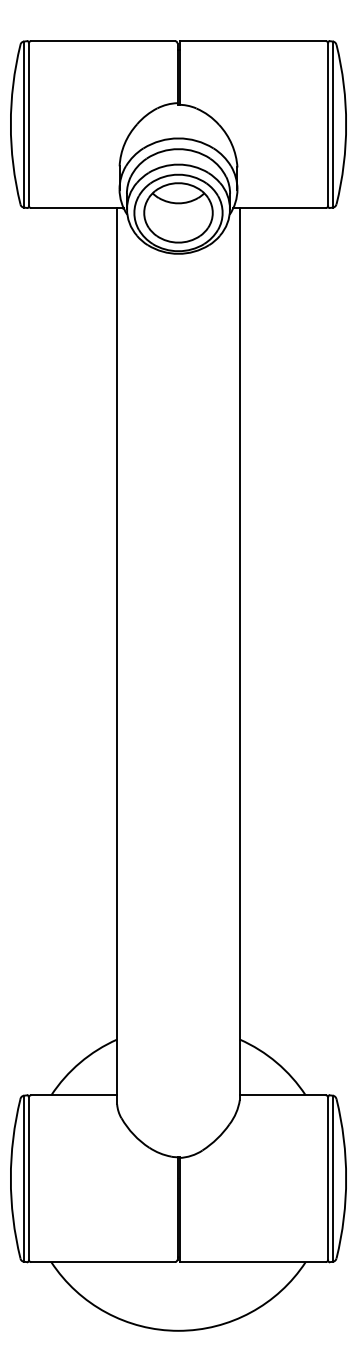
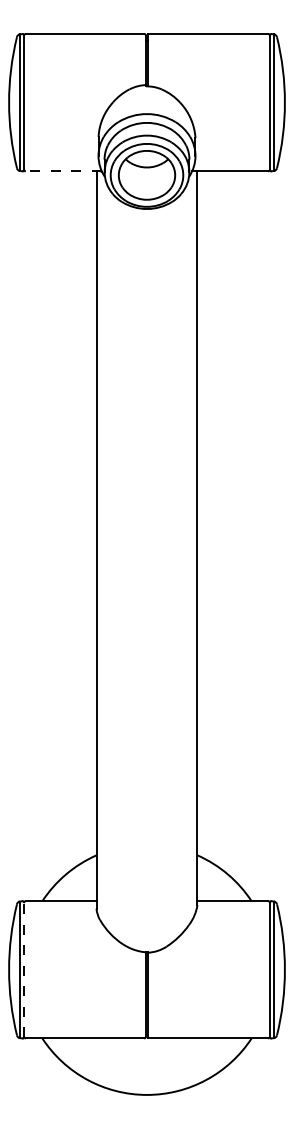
line: (76, 207) -> (63, 170), solid -> dashed
line: (28, 1178) -> (23, 969), solid -> dashed

